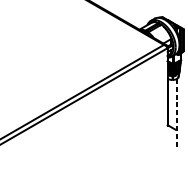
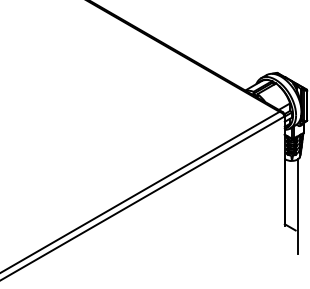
line: (176, 112) -> (297, 206), dashed -> solid

